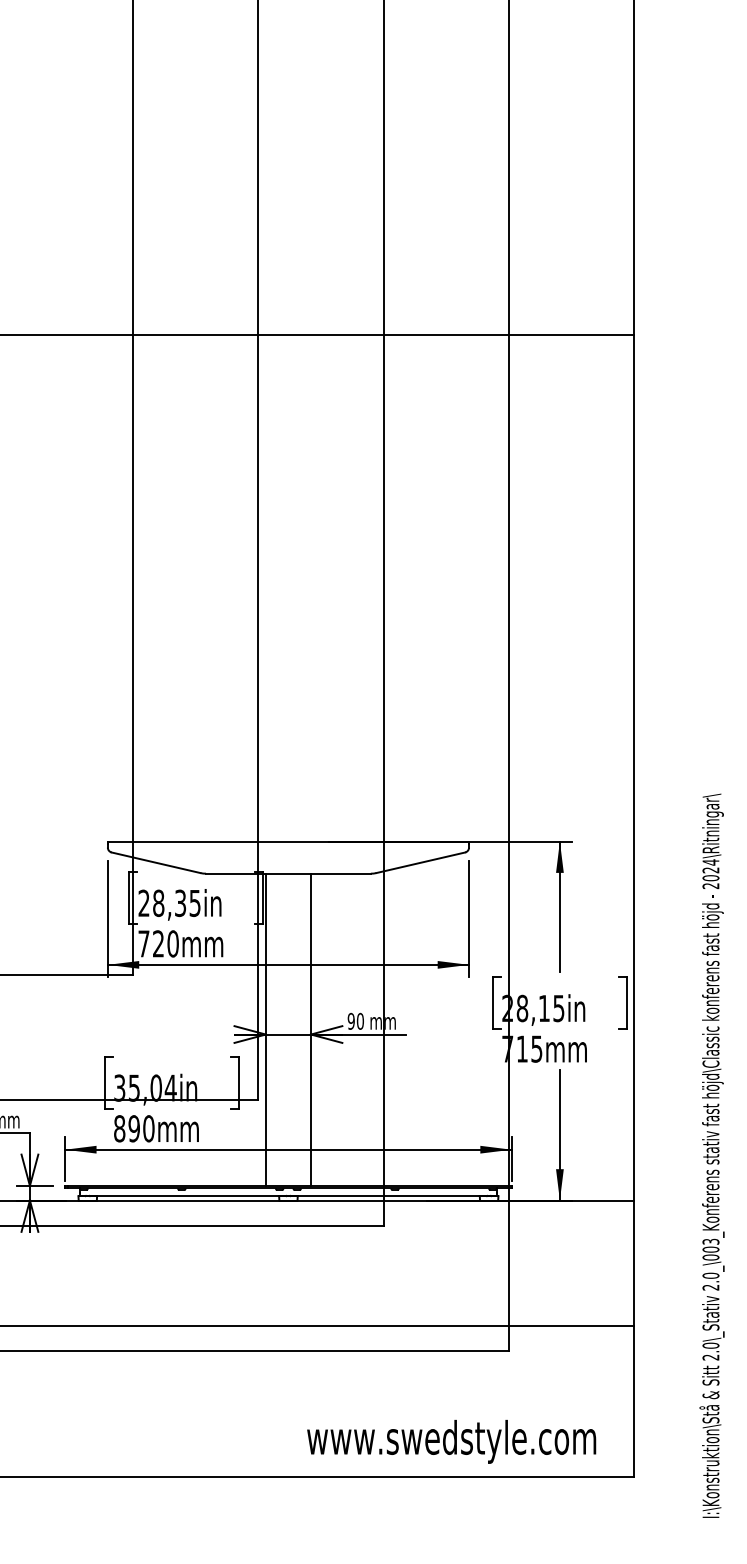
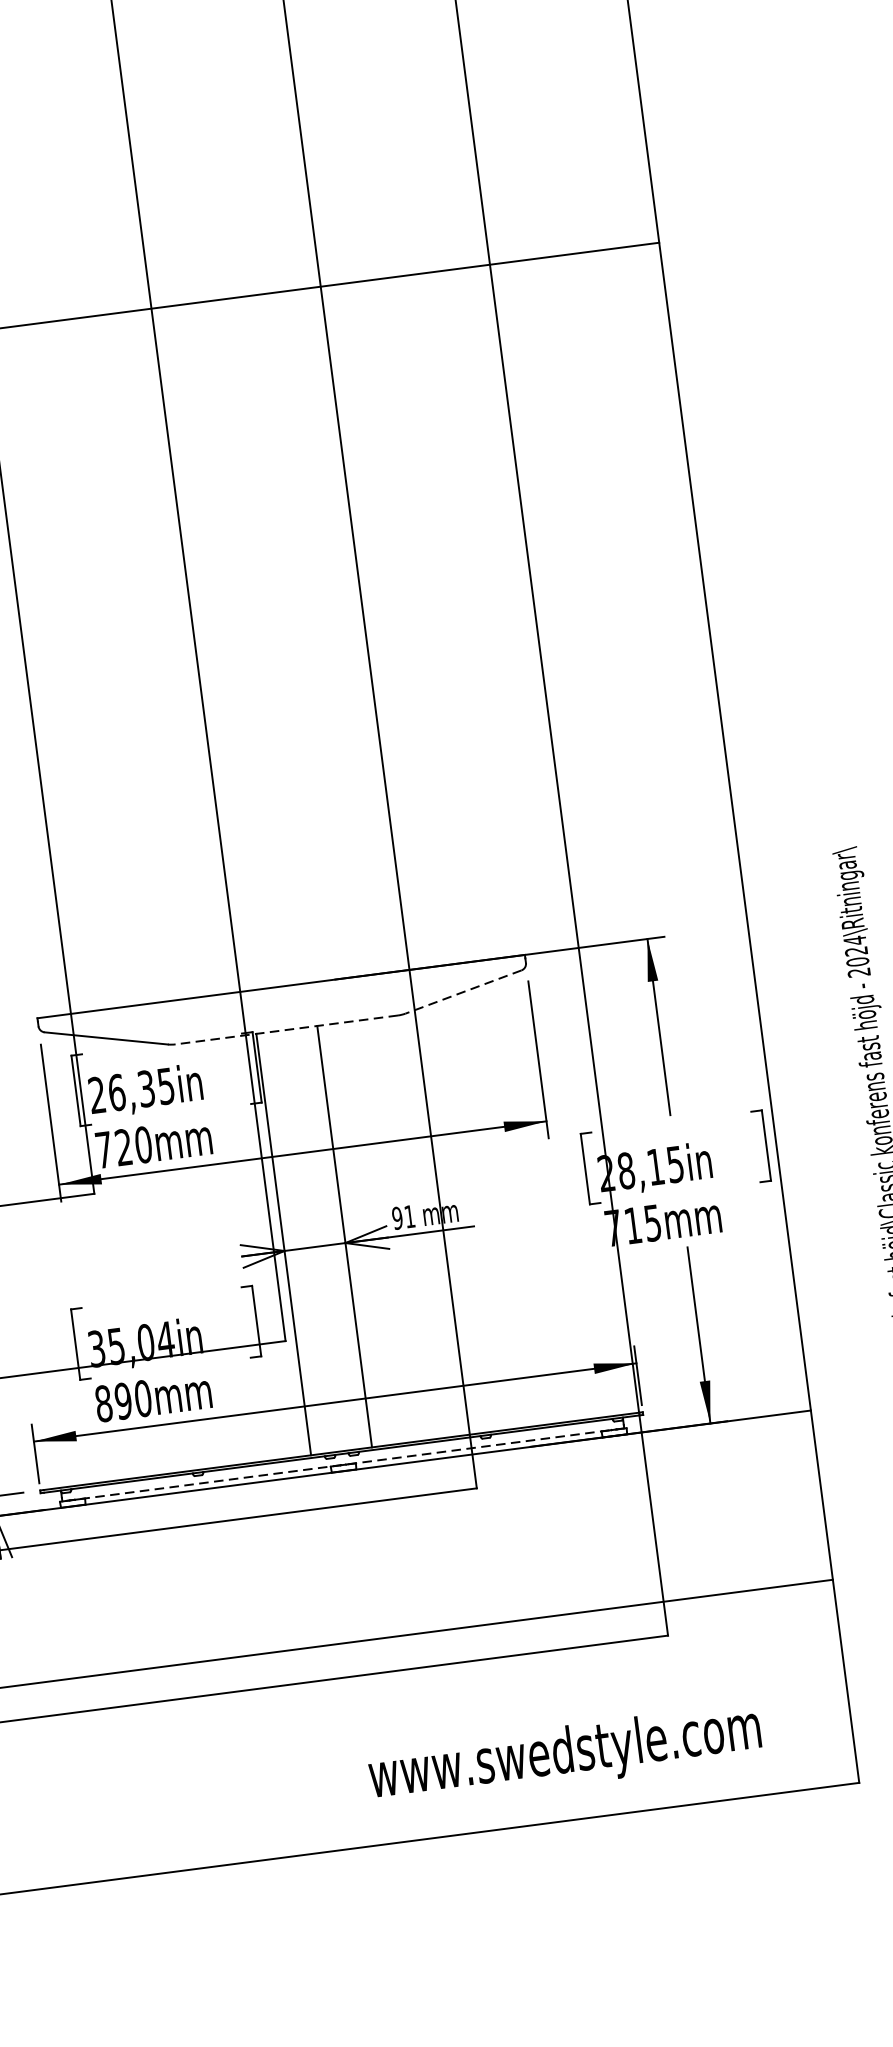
line: (420, 862) -> (463, 991), solid -> dashed
line: (287, 873) -> (285, 1029), solid -> dashed
text: (158, 902) -> (116, 1091), 28,35in -> 26,35in
text: (359, 1020) -> (408, 1215), 90 -> 91
line: (287, 1196) -> (342, 1465), solid -> dashed
text: (451, 1441) -> (564, 1755), moved

